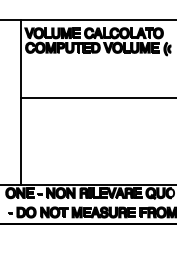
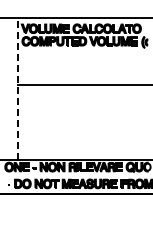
line: (20, 102) -> (17, 88), solid -> dashed

